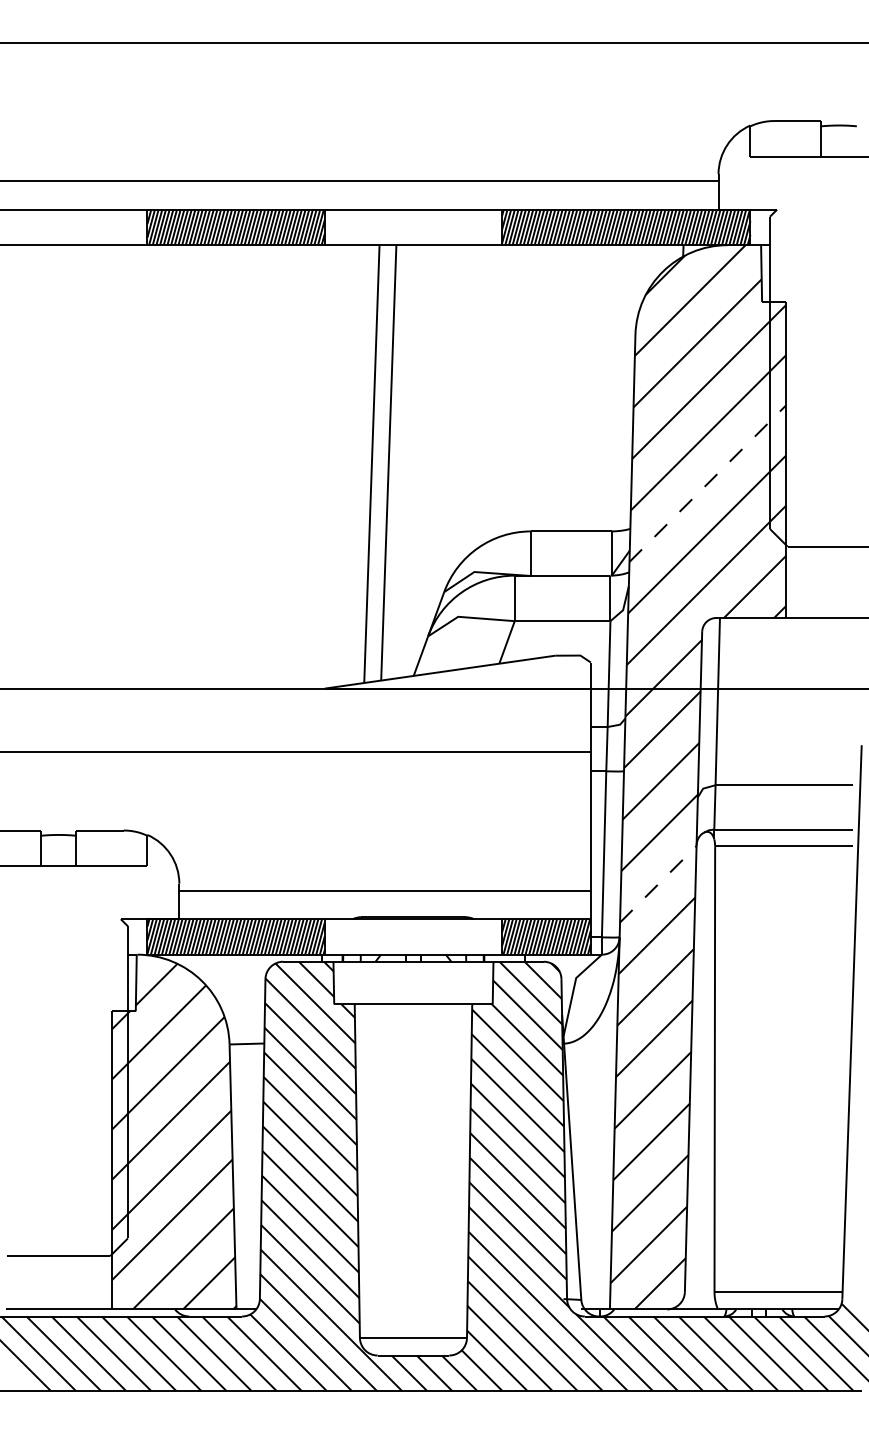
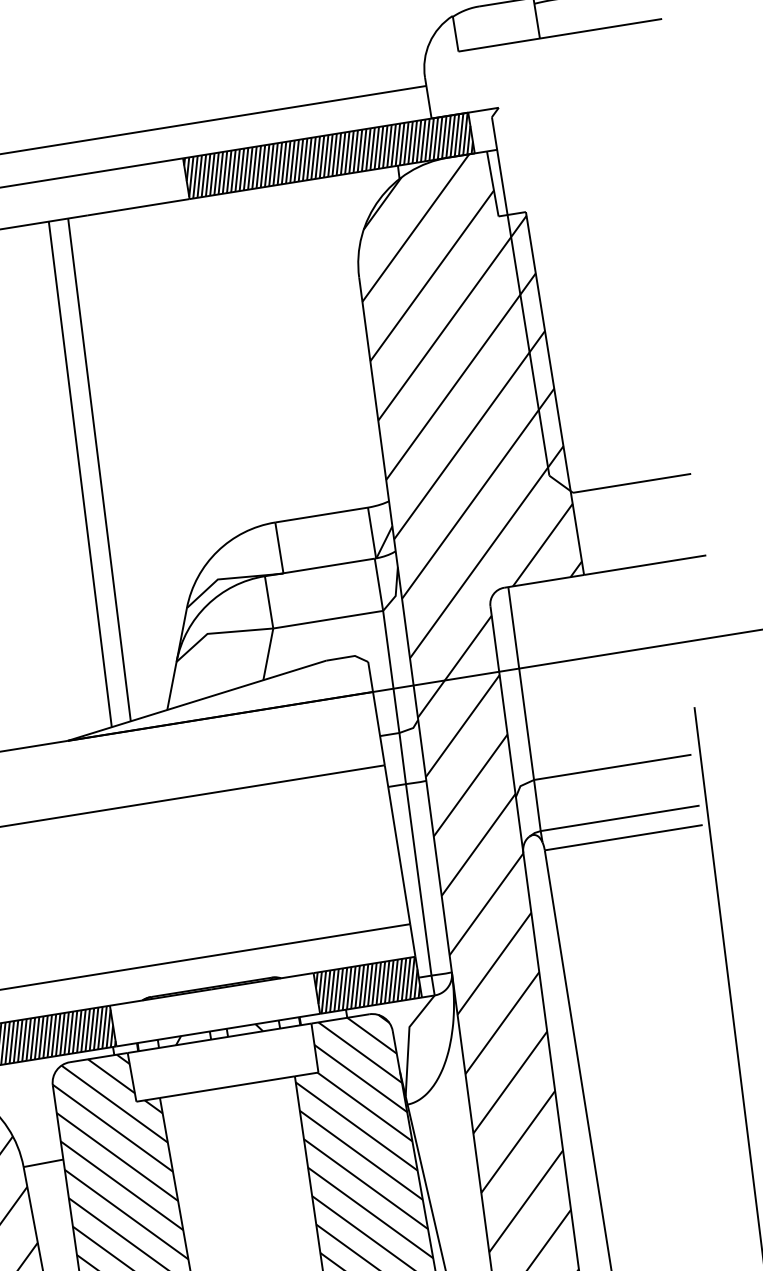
line: (707, 483) -> (469, 434), dashed -> solid
line: (658, 884) -> (486, 904), dashed -> solid

